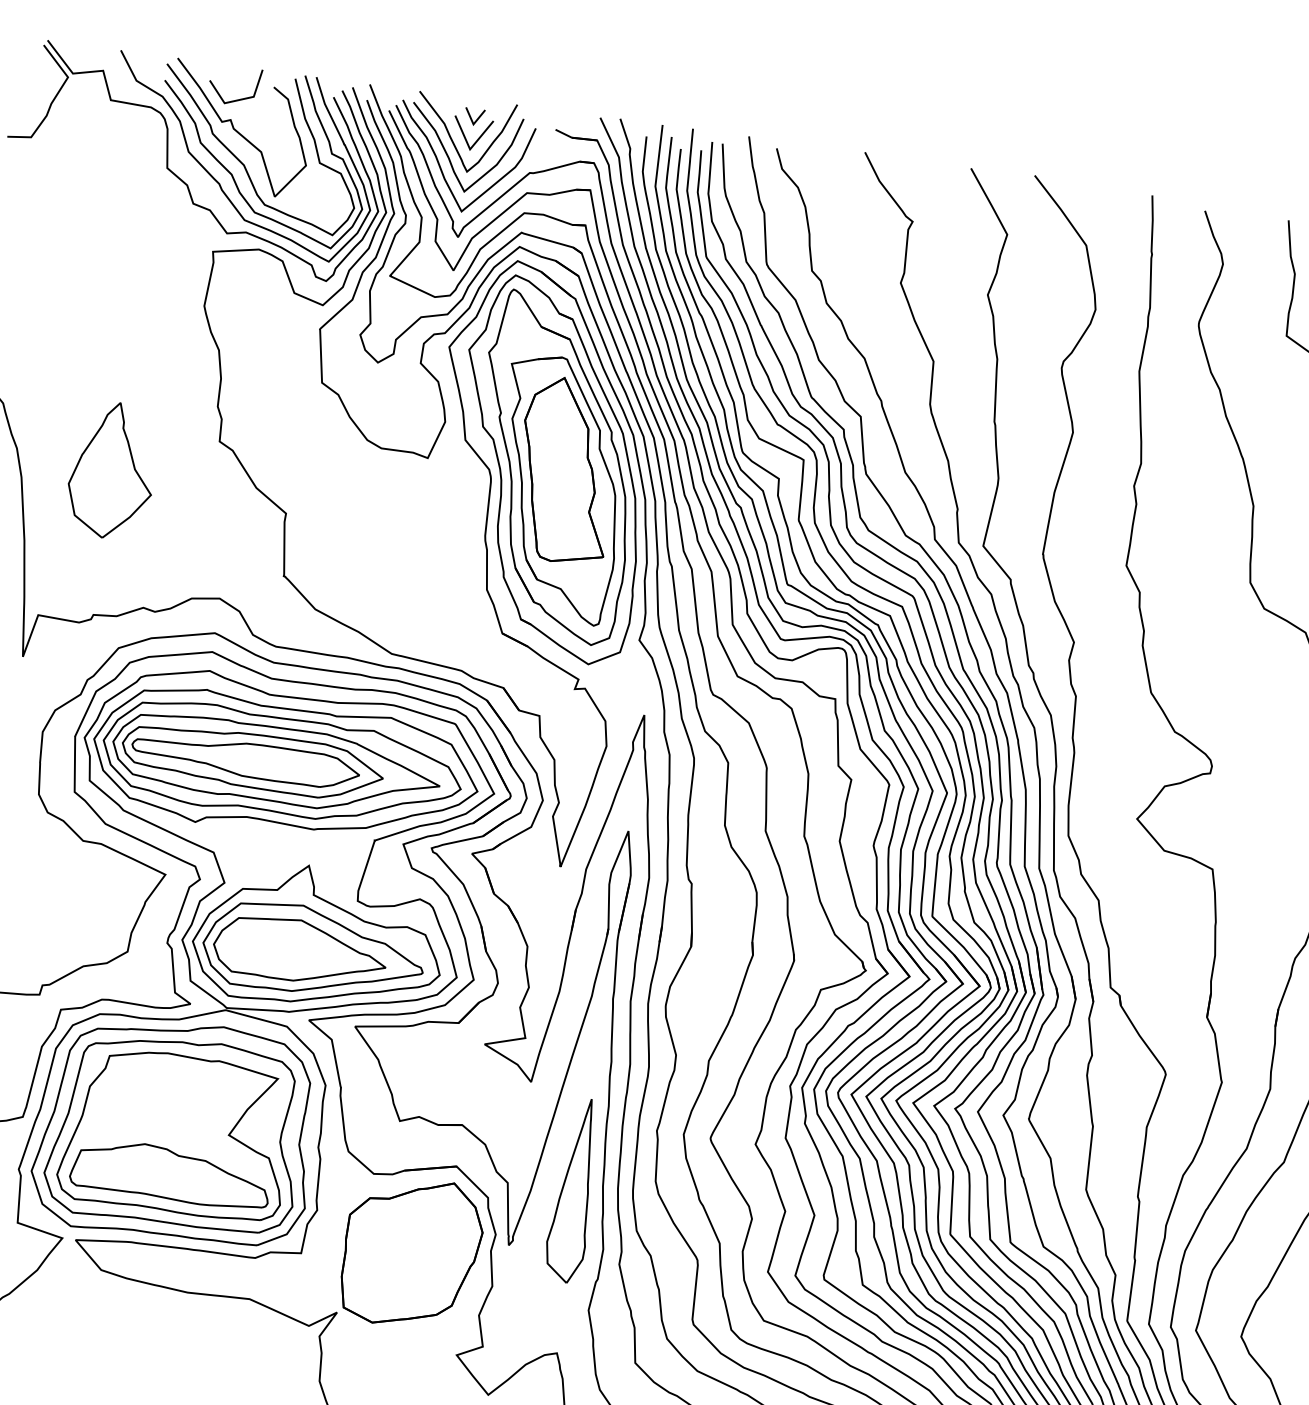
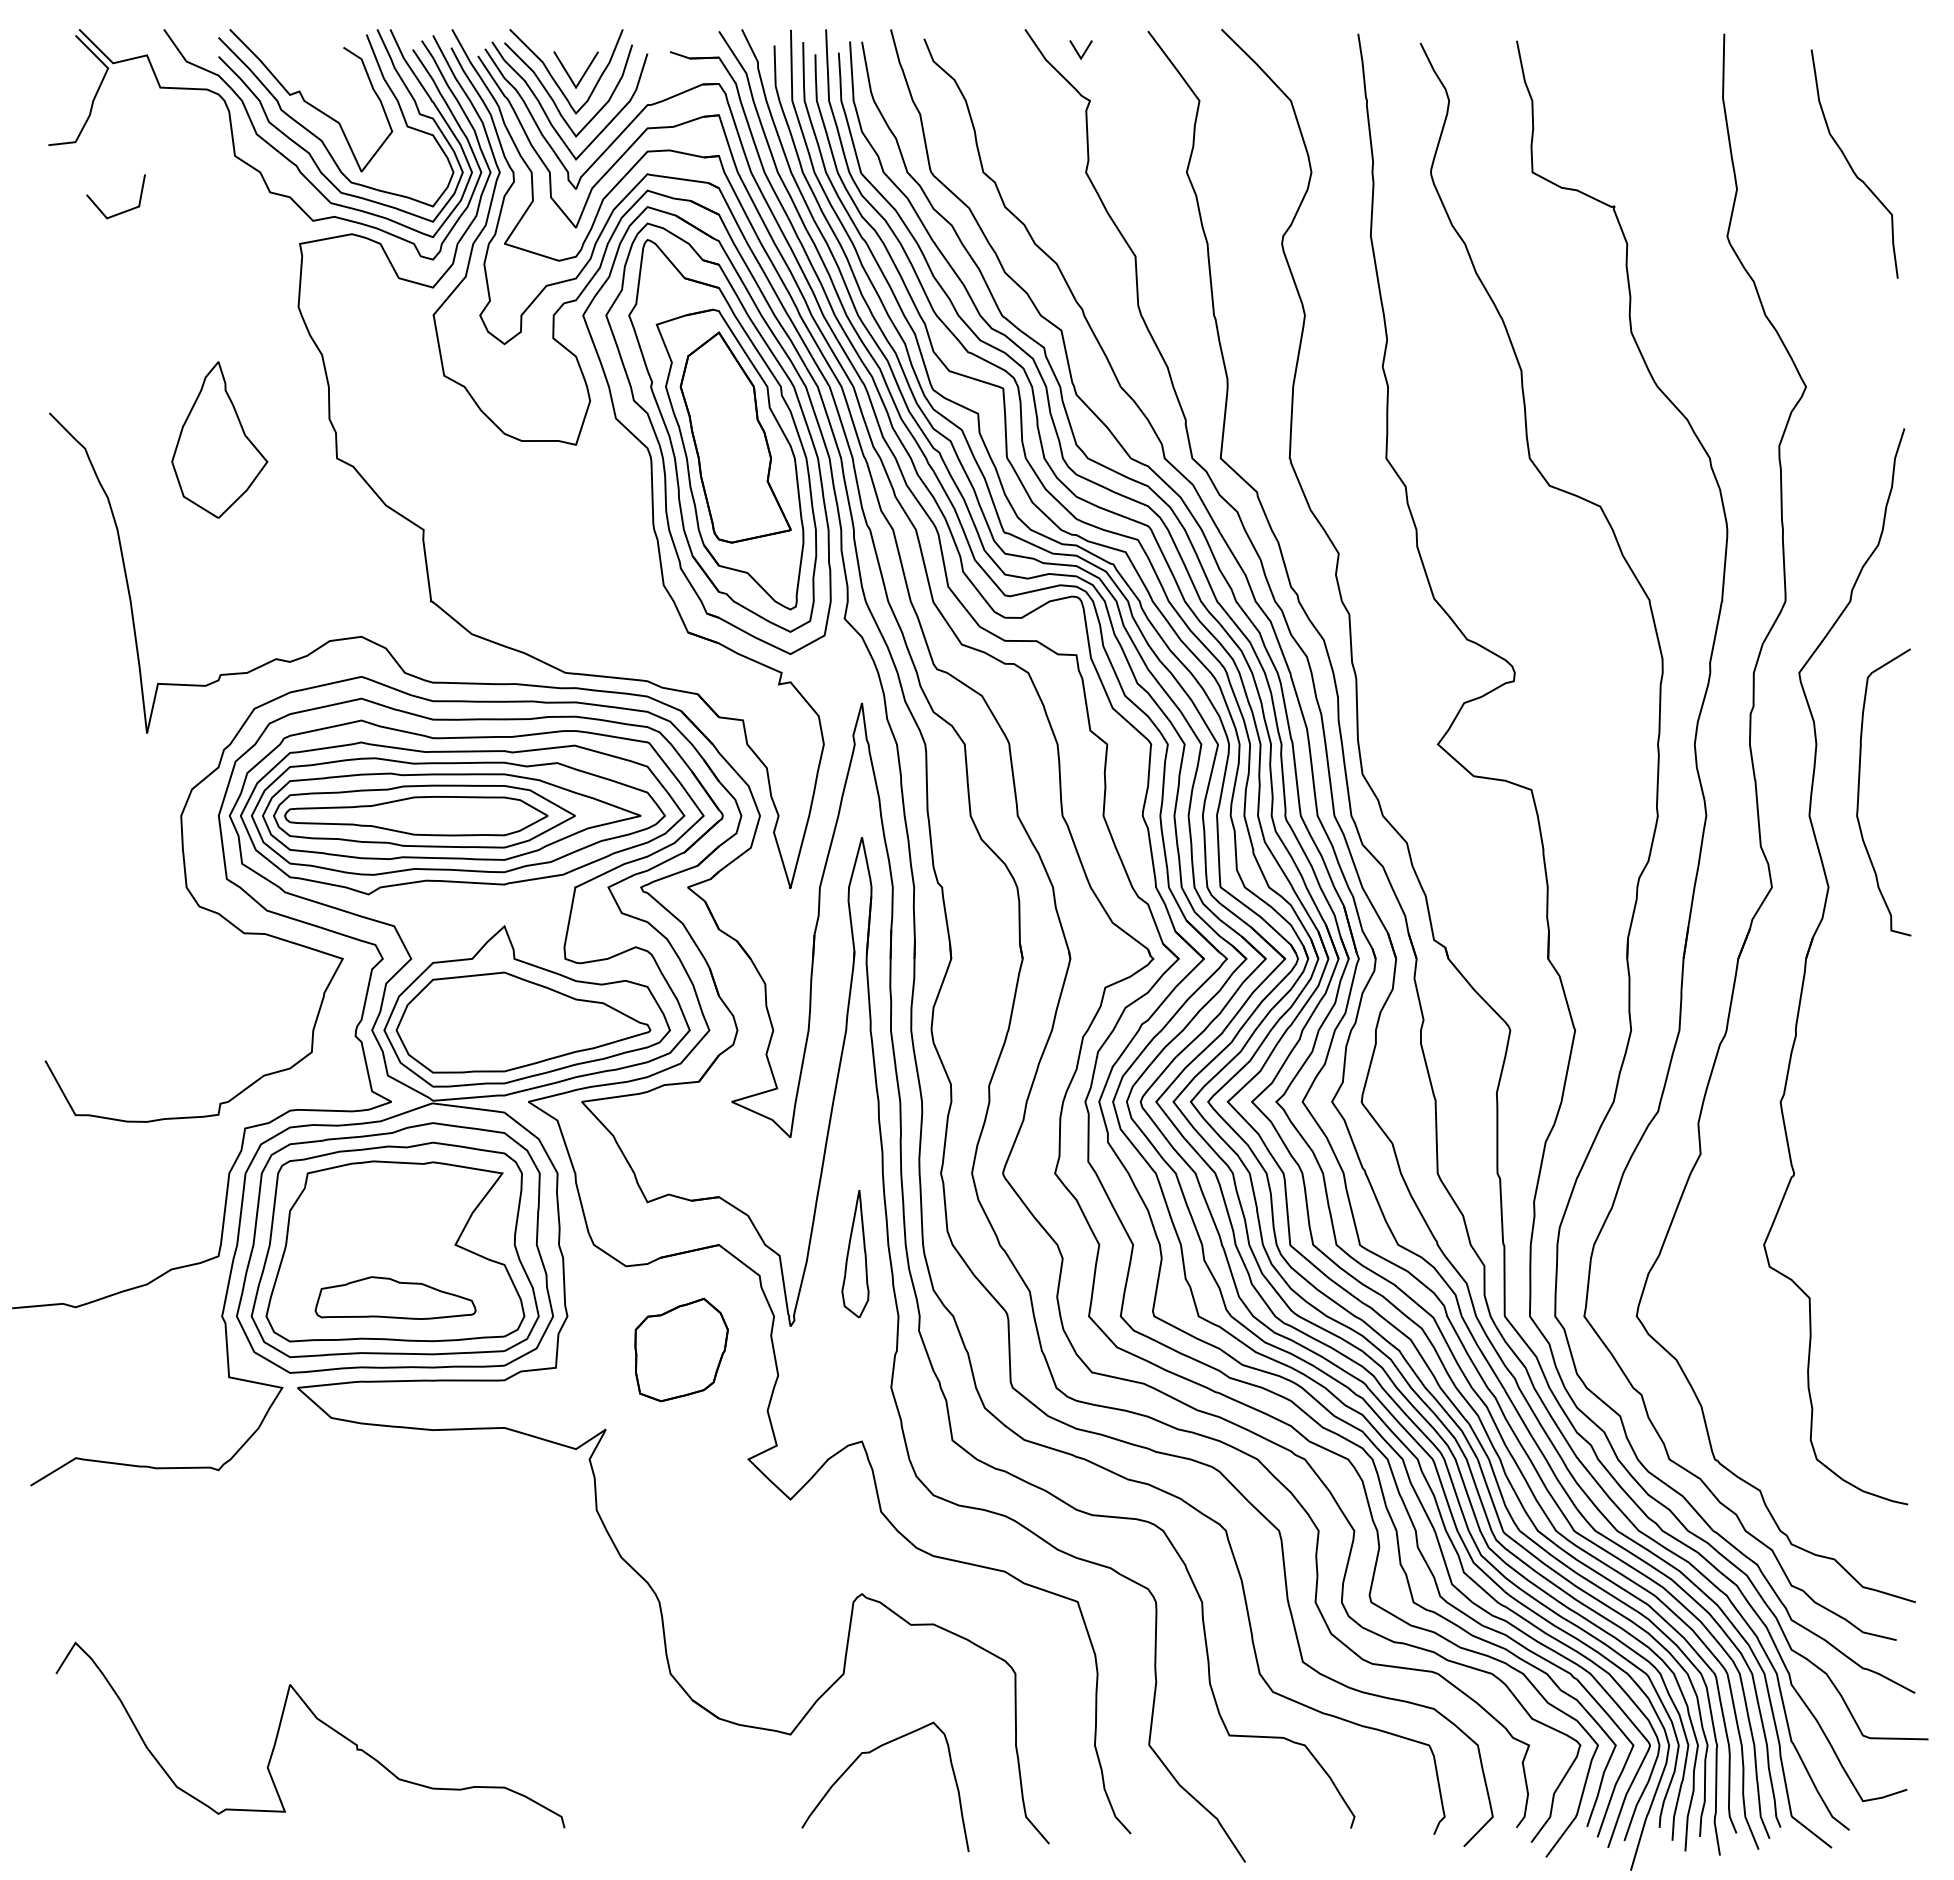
line: (236, 99) -> (119, 212), moved
line: (471, 116) -> (1077, 50), moved
part: (112, 470) -> (219, 439), moved
part: (299, 950) -> (507, 1024), removed
part: (170, 1173) -> (395, 1297), size x0.7
part: (573, 1189) -> (855, 1253), size x0.6
part: (411, 1252) -> (681, 1349), size x0.6

